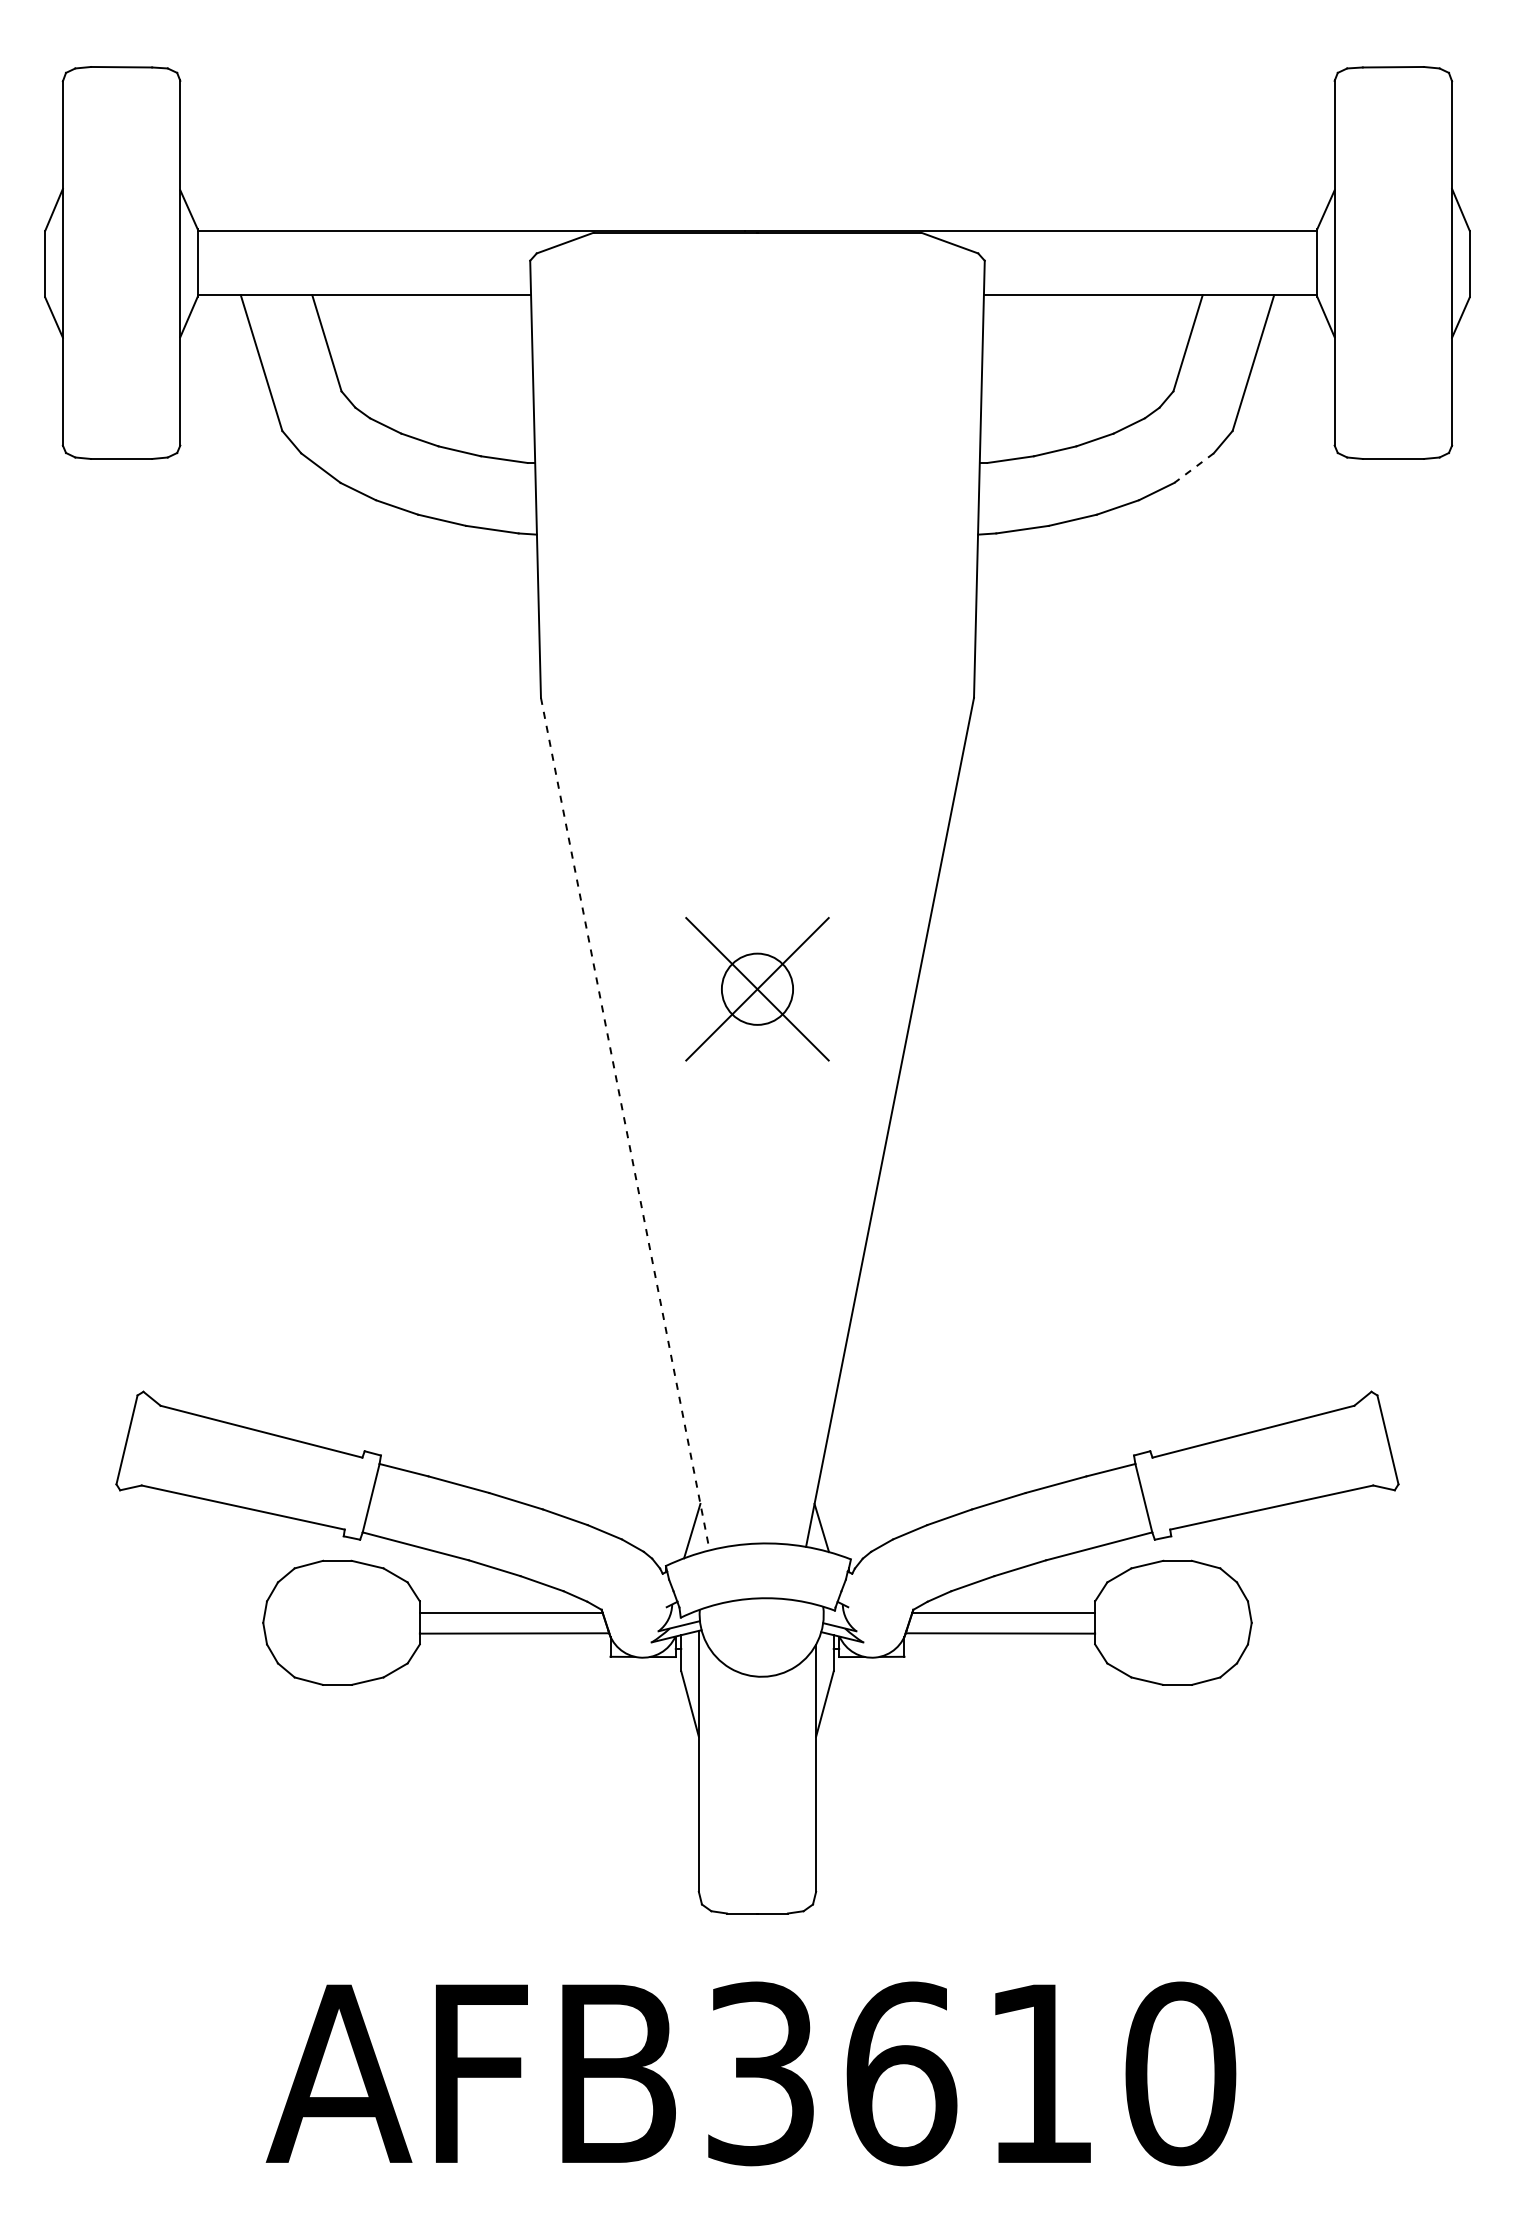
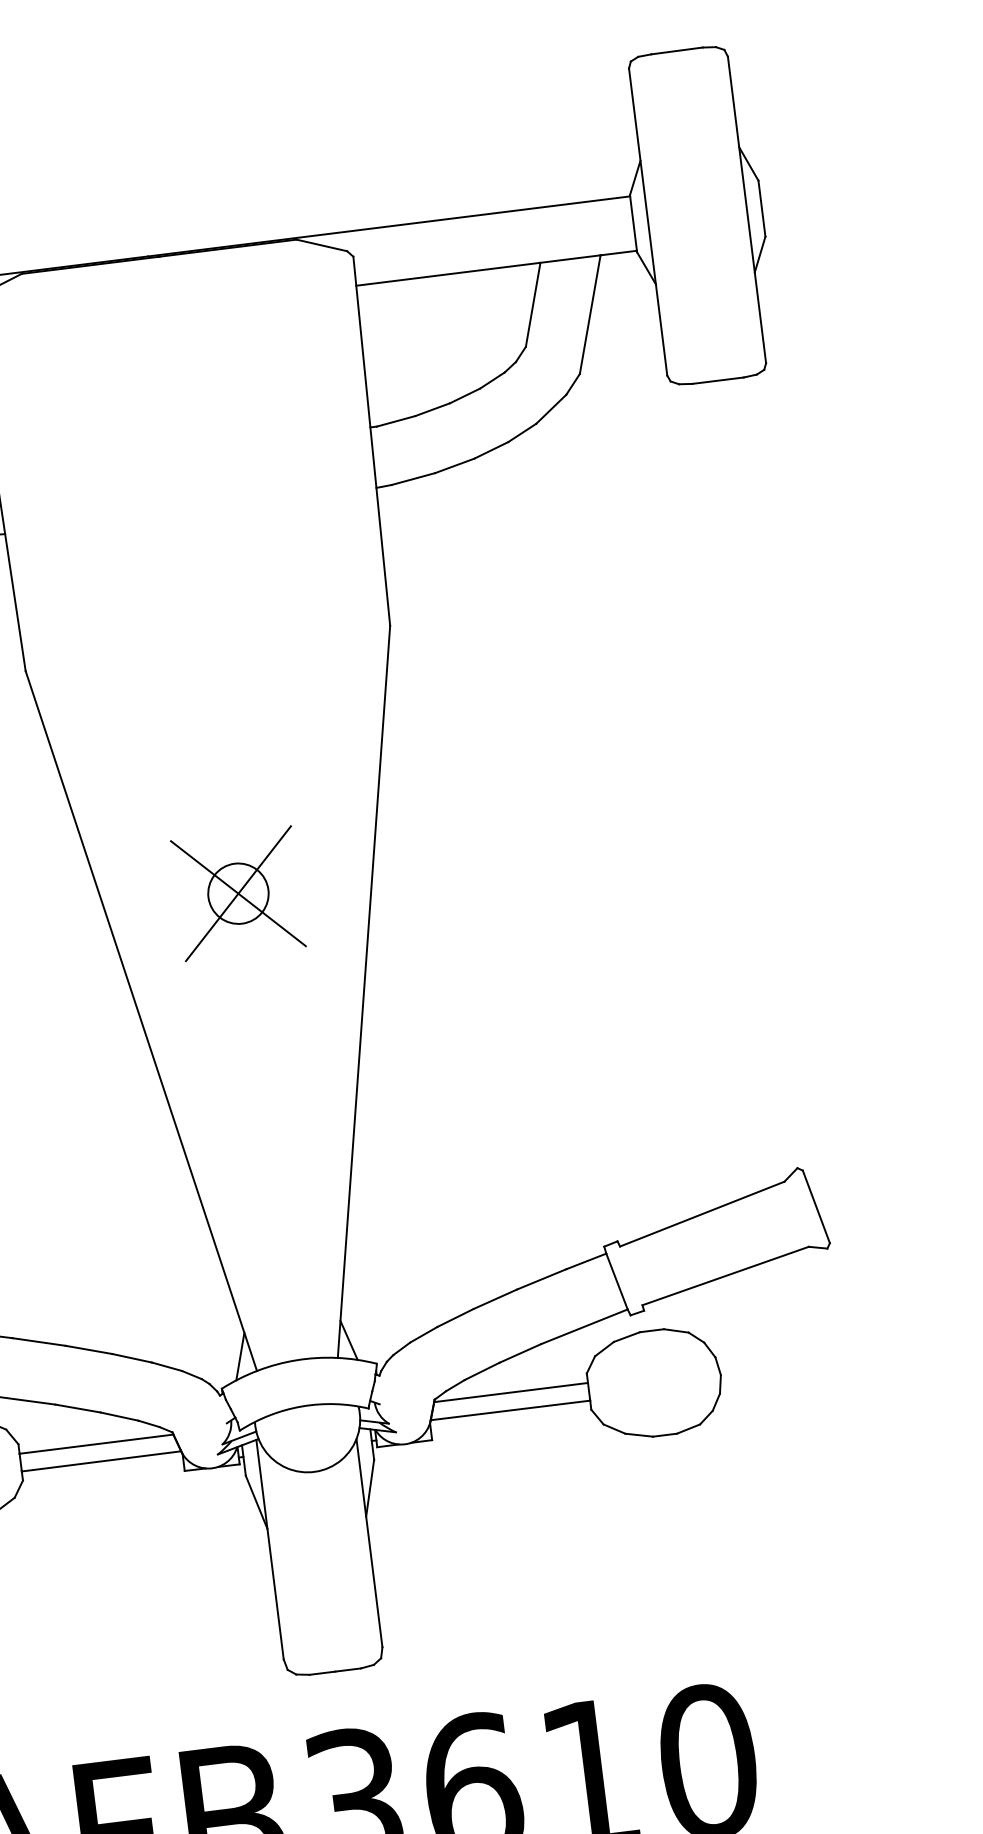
line: (1194, 468) -> (551, 409), dashed -> solid
line: (625, 1124) -> (141, 1021), dashed -> solid

